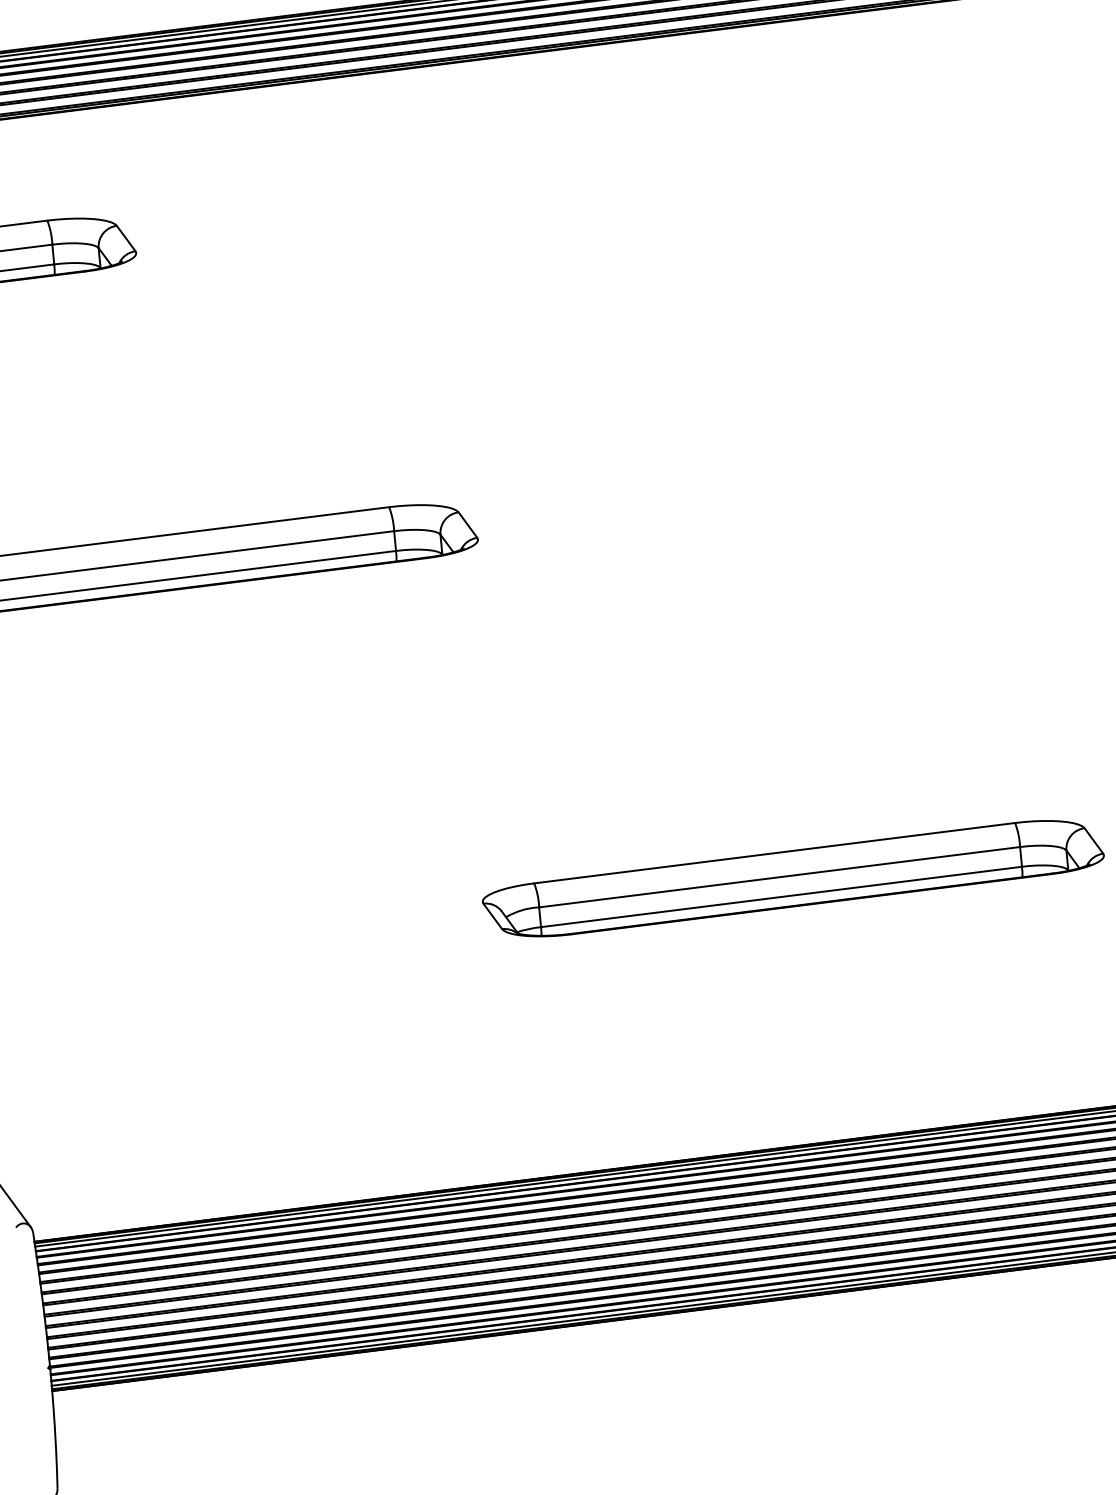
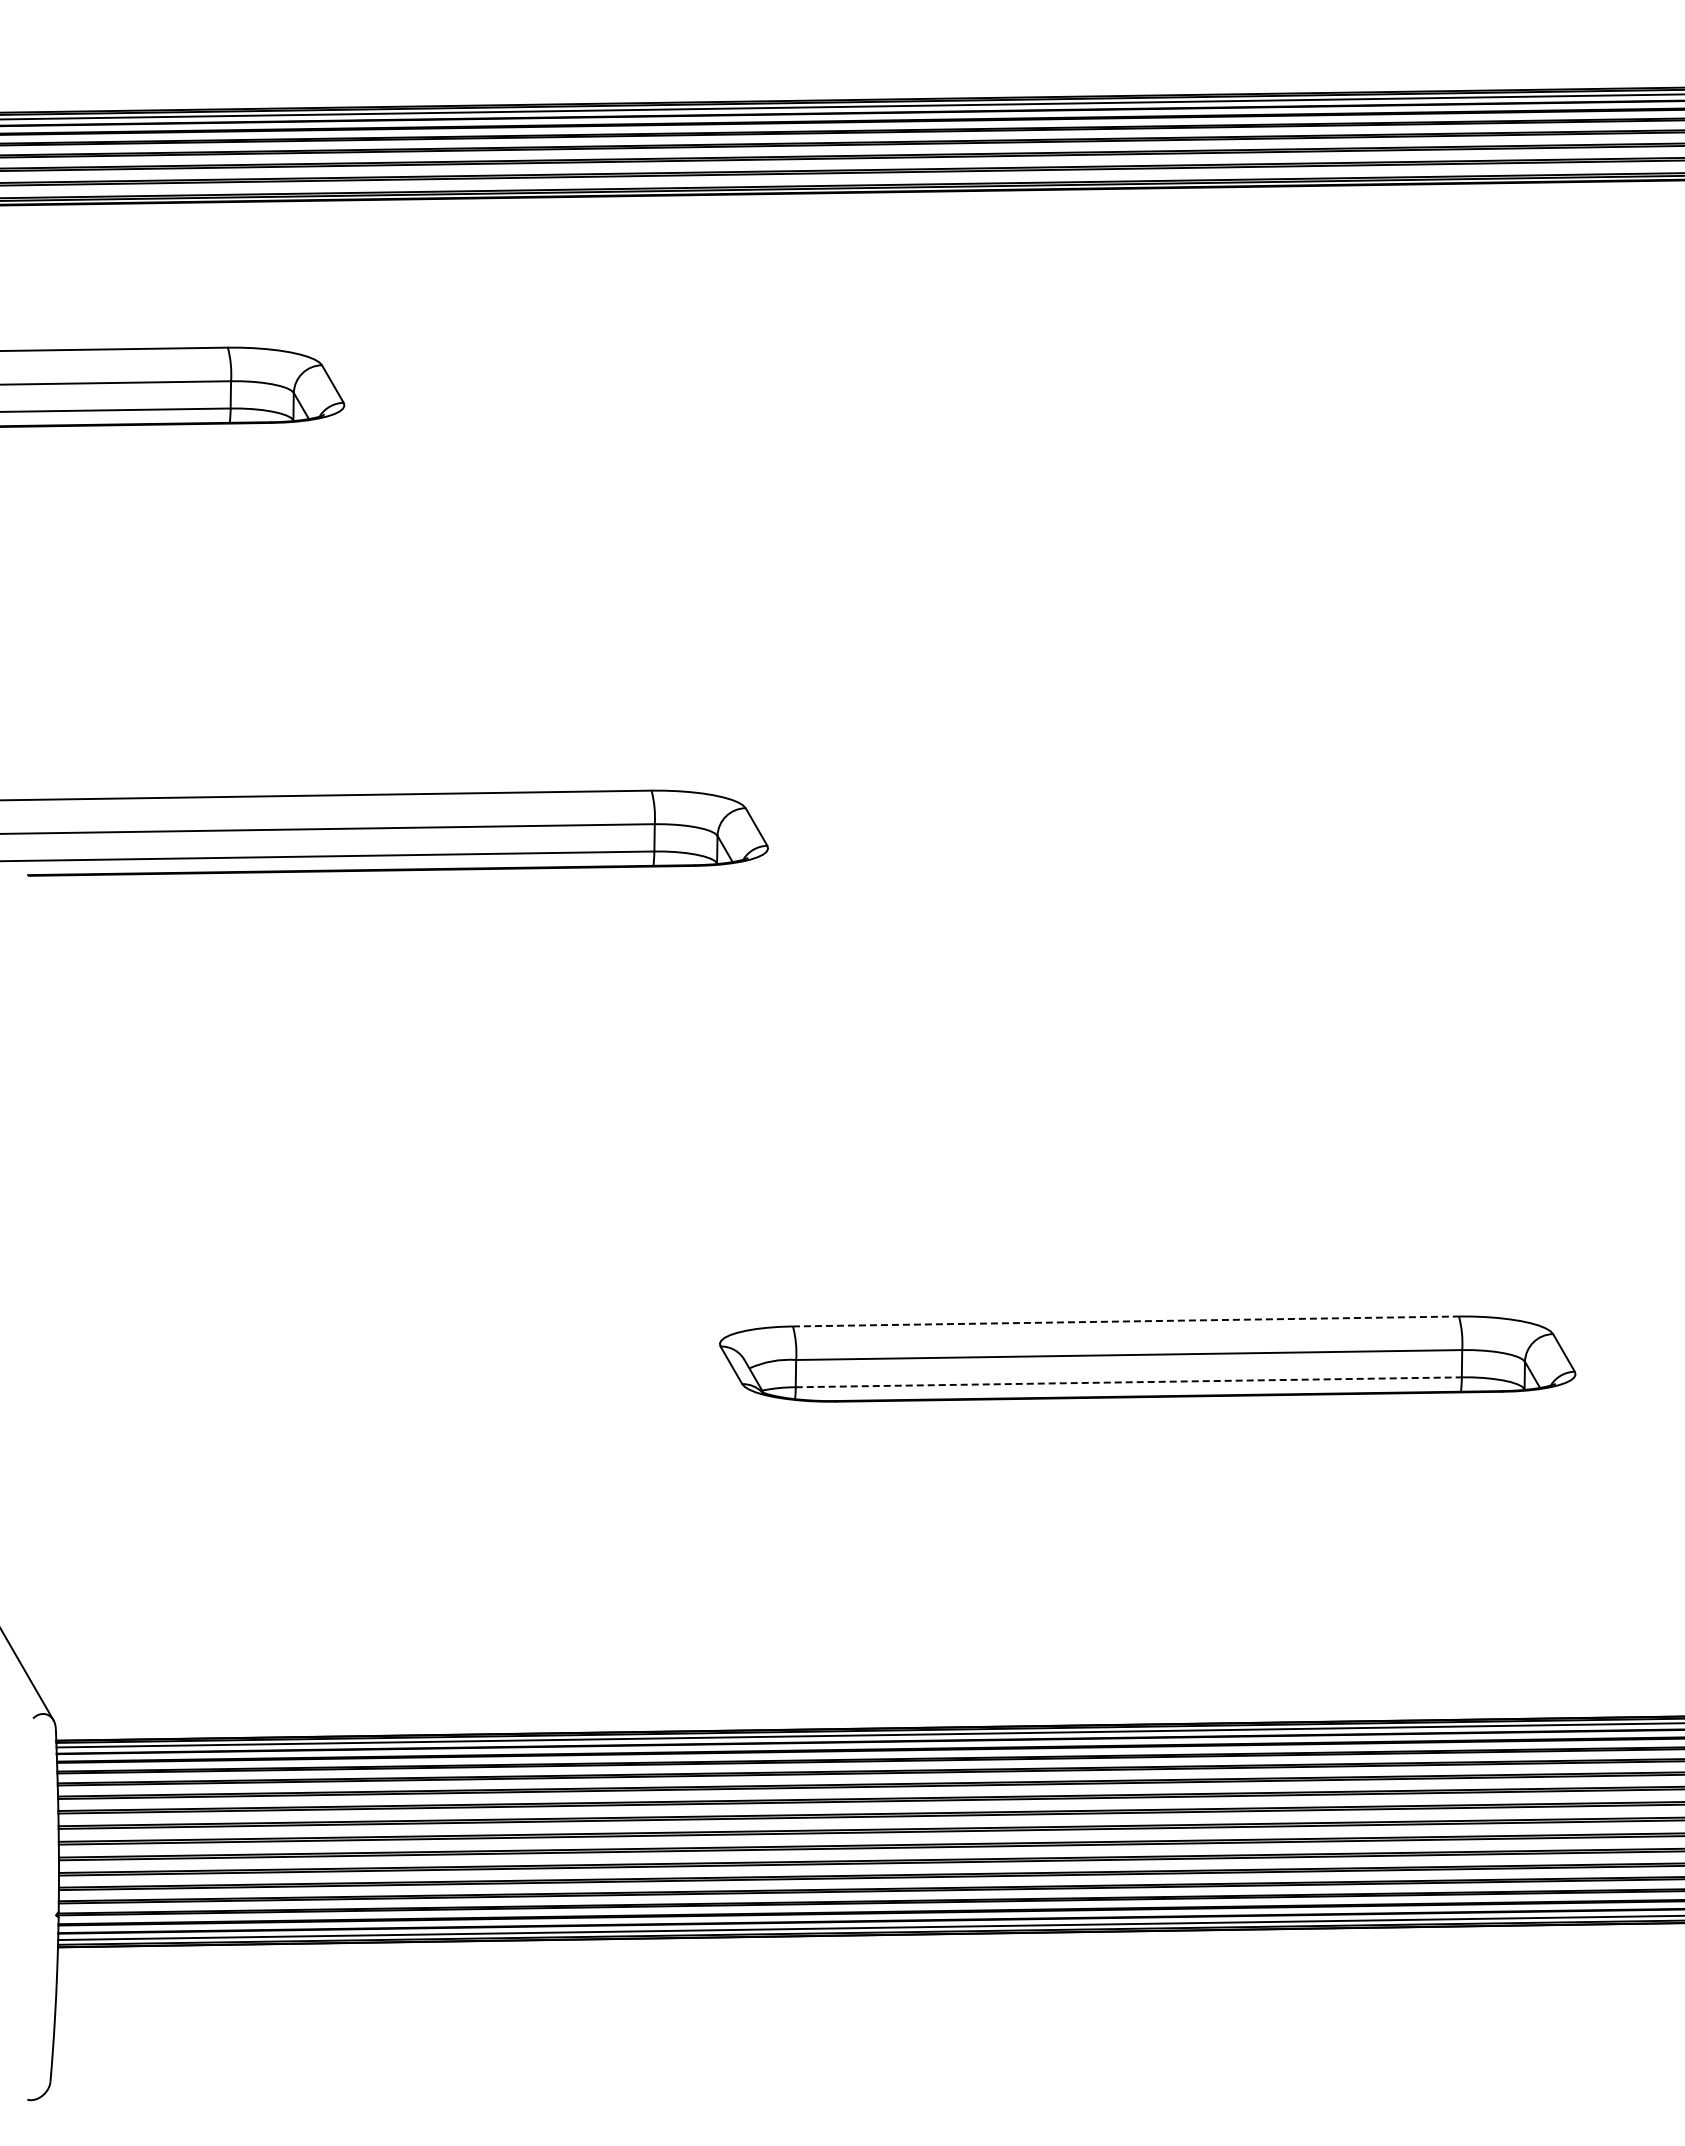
line: (775, 853) -> (1126, 1321), solid -> dashed
line: (782, 897) -> (1129, 1382), solid -> dashed

